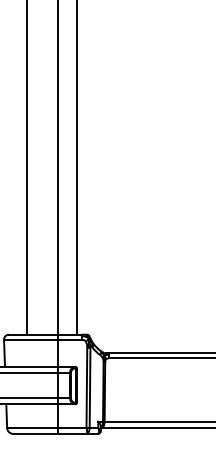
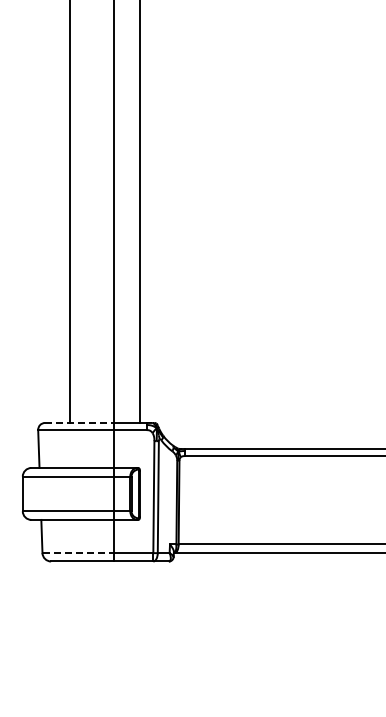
line: (33, 334) -> (79, 422), solid -> dashed
line: (32, 428) -> (78, 553), solid -> dashed

